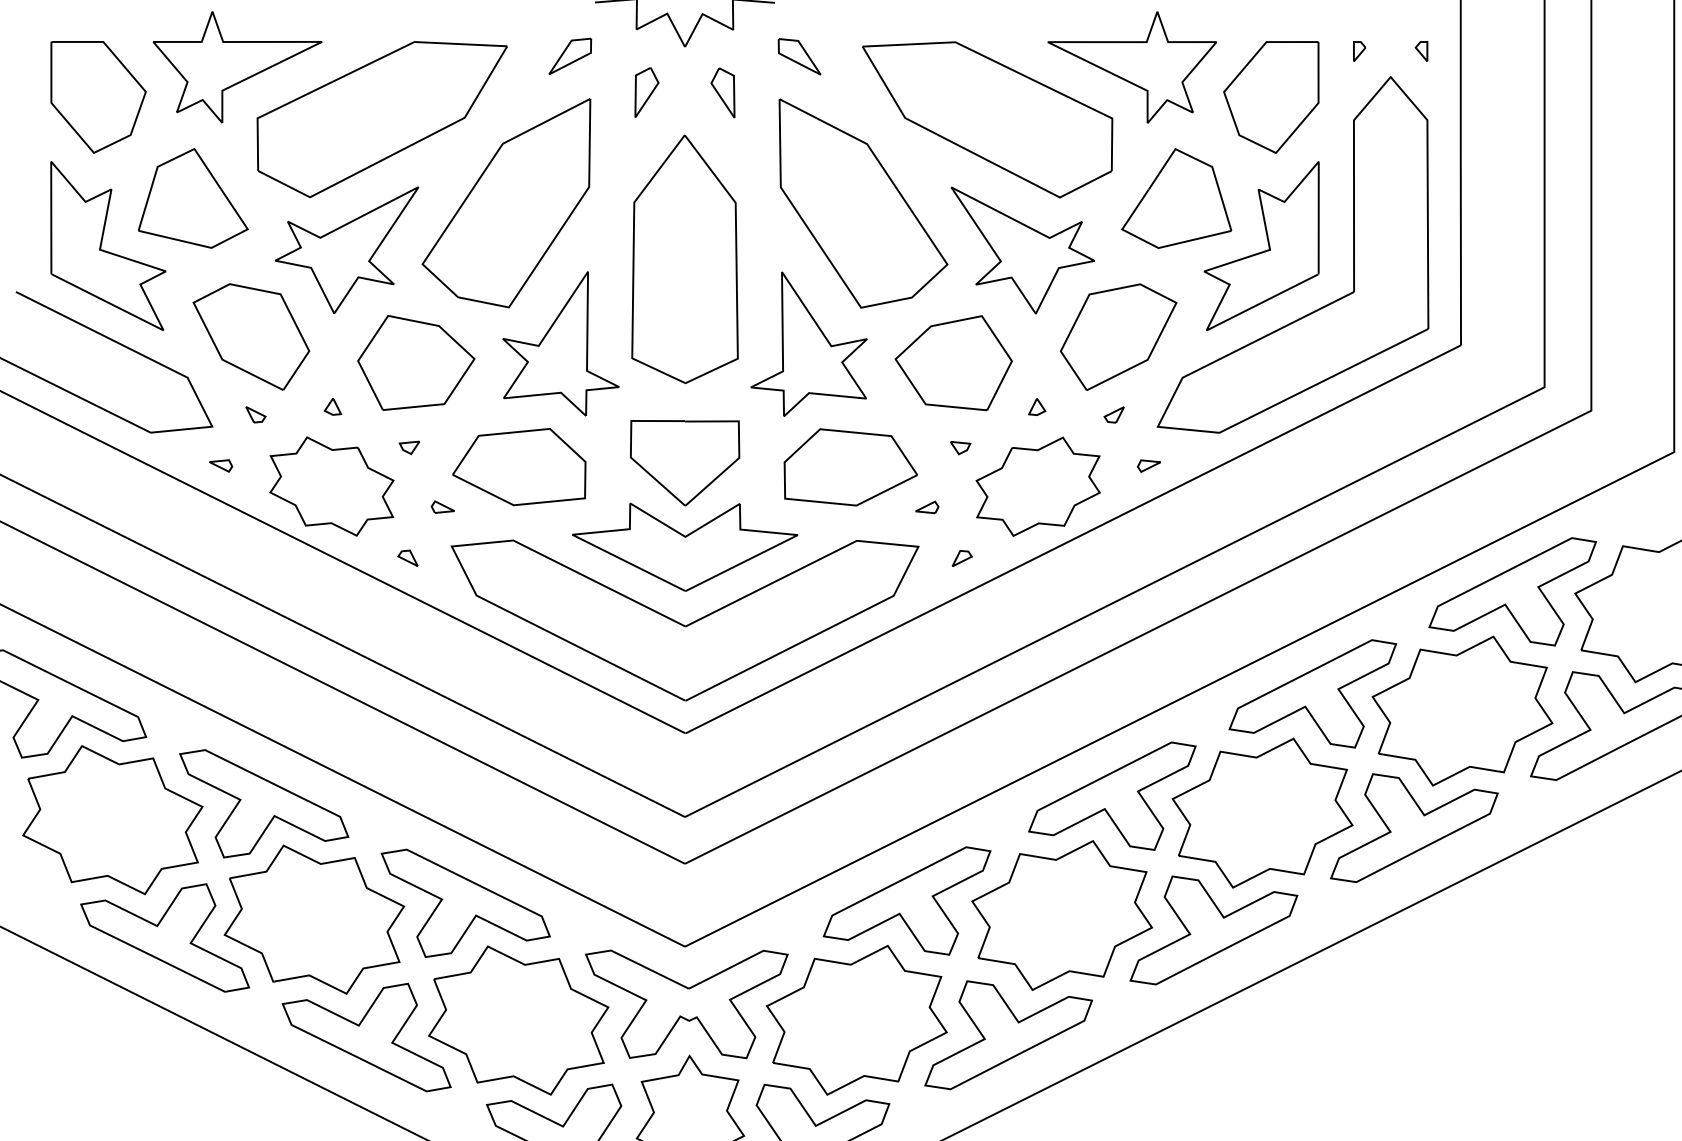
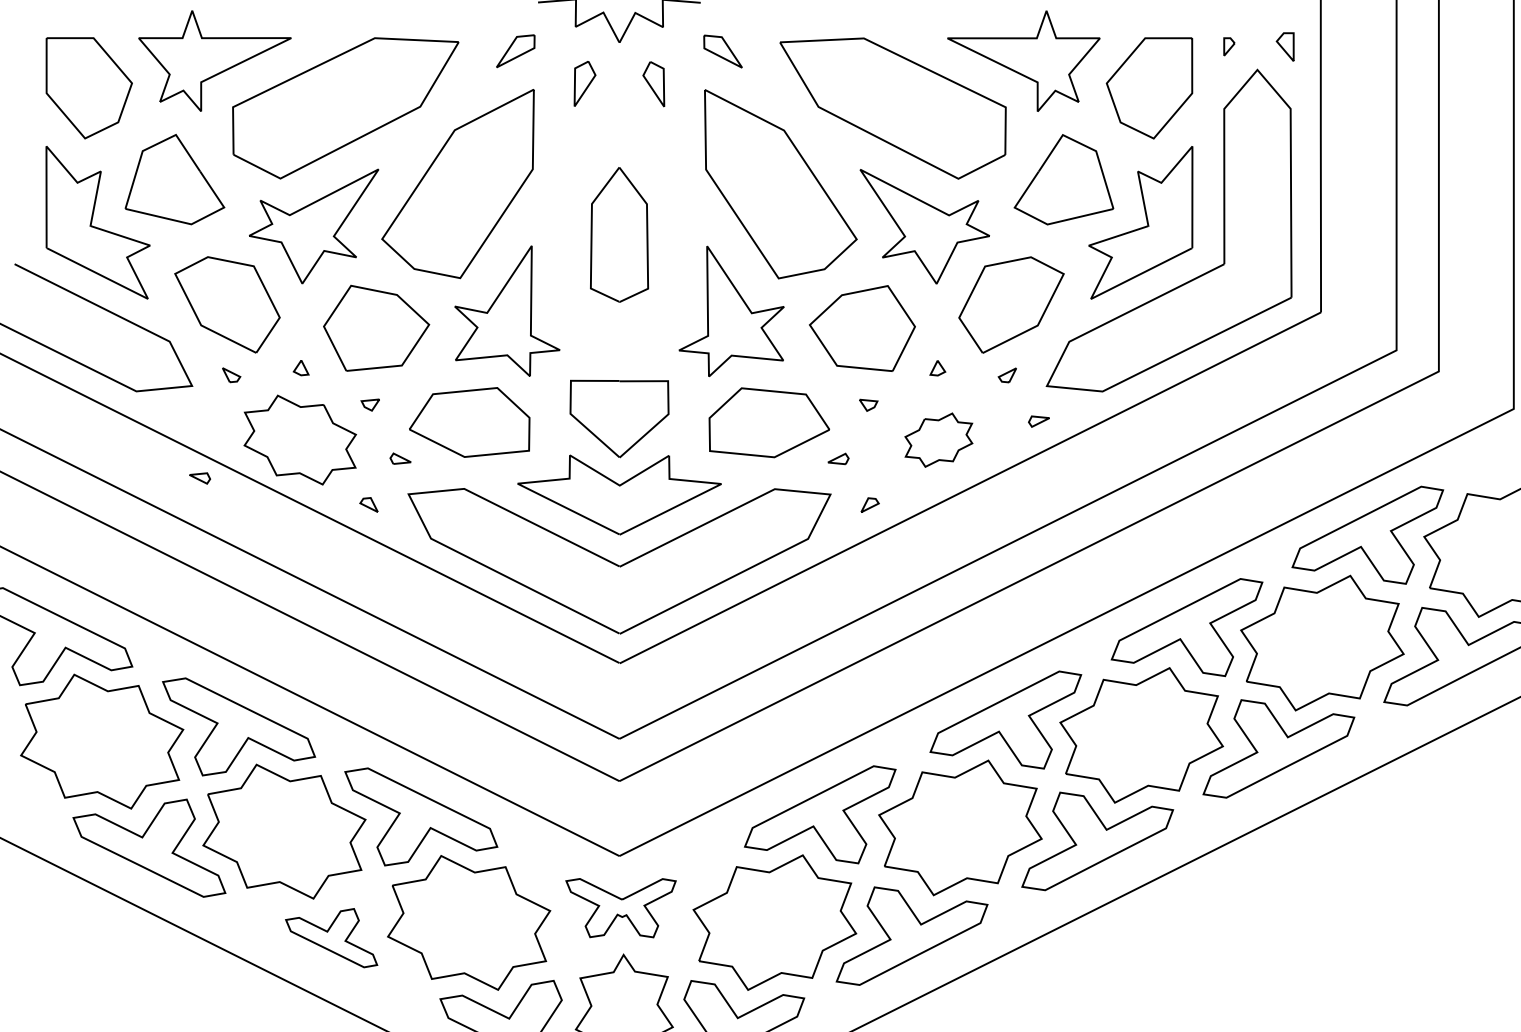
part: (1421, 51) -> (1285, 46), size x1.6
part: (685, 259) -> (619, 234), size x0.6
part: (221, 465) -> (200, 478), moved
part: (1037, 485) -> (938, 439), size x0.6
part: (686, 1003) -> (620, 907), size x0.6
part: (366, 1036) -> (331, 937), size x0.6

